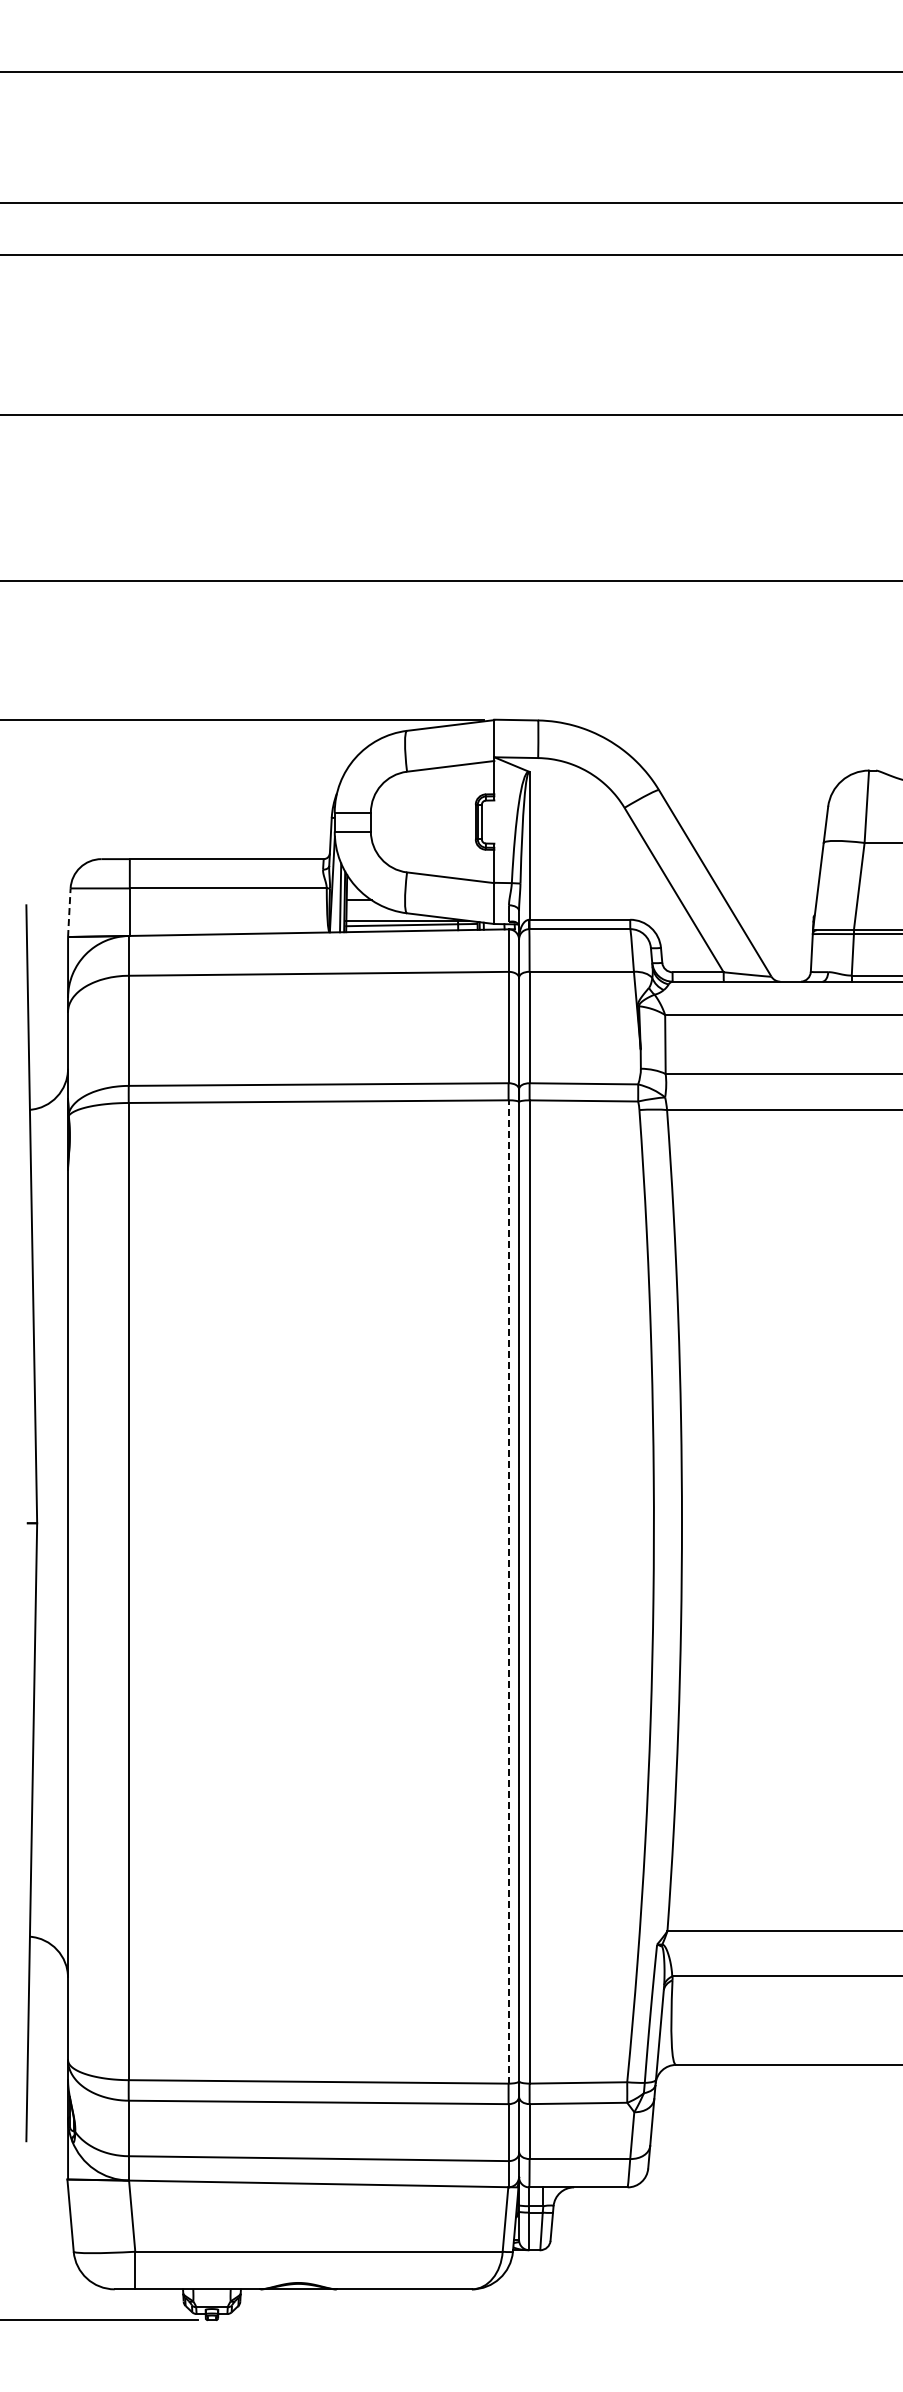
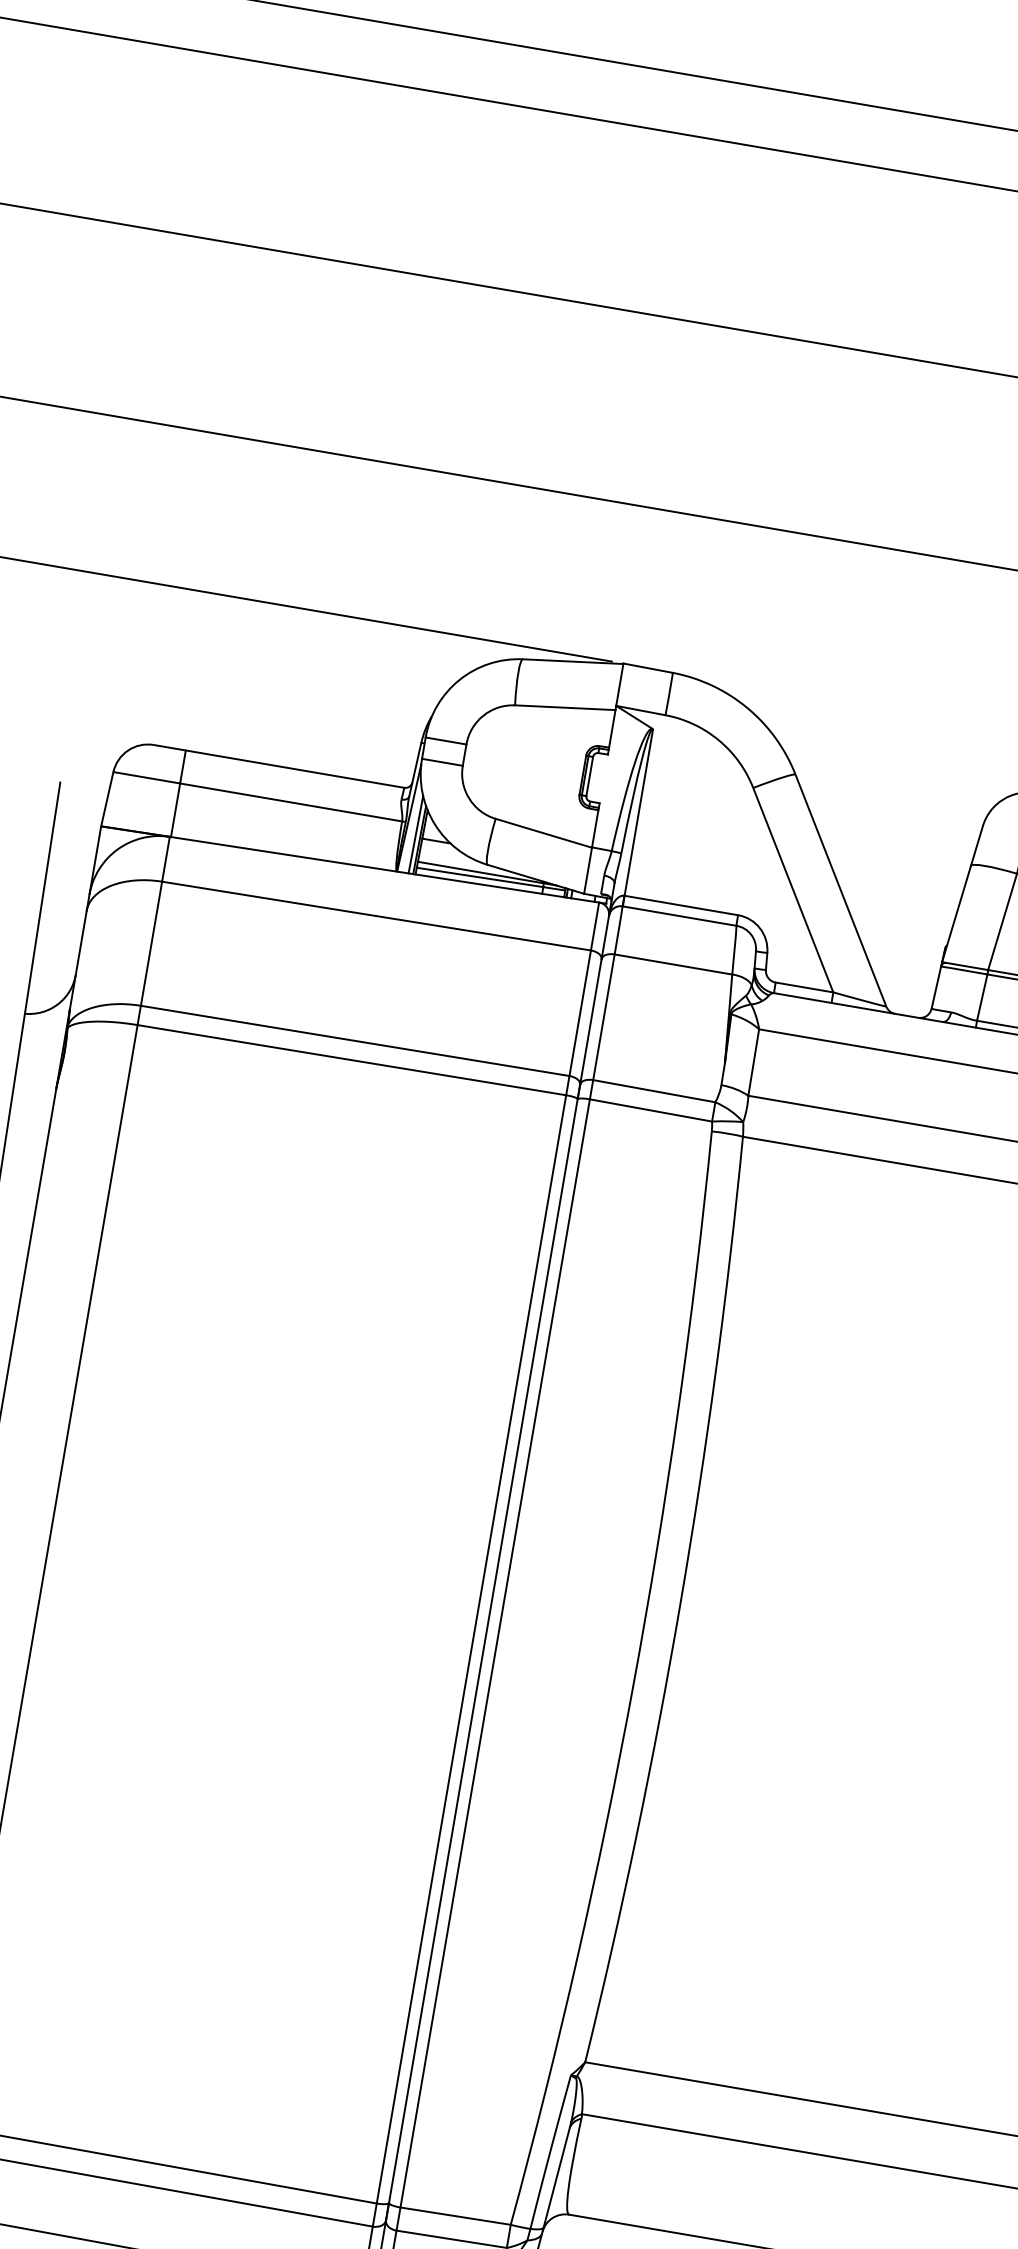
line: (69, 912) -> (107, 798), dashed -> solid
line: (508, 1591) -> (471, 1648), dashed -> solid

